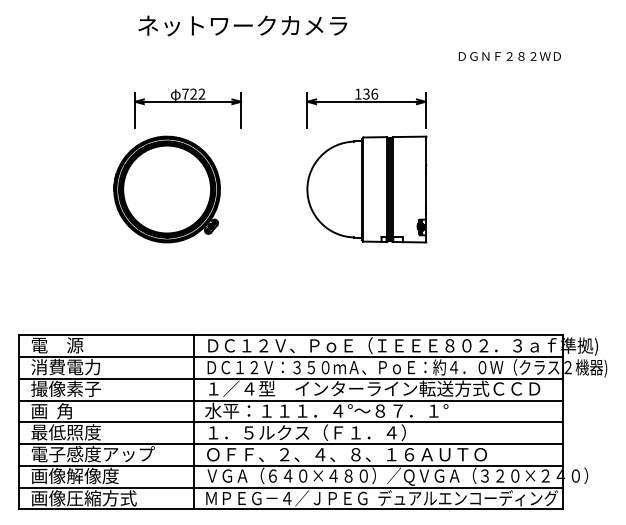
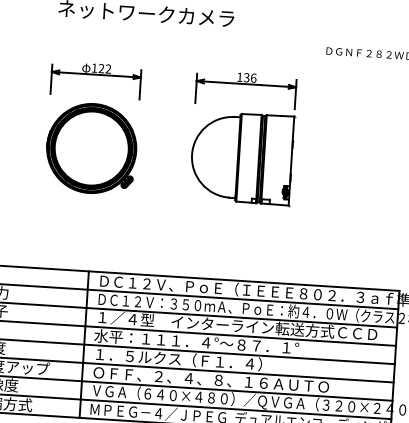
text: (185, 93) -> (94, 67), 722 -> 122
part: (166, 189) -> (91, 148), moved

